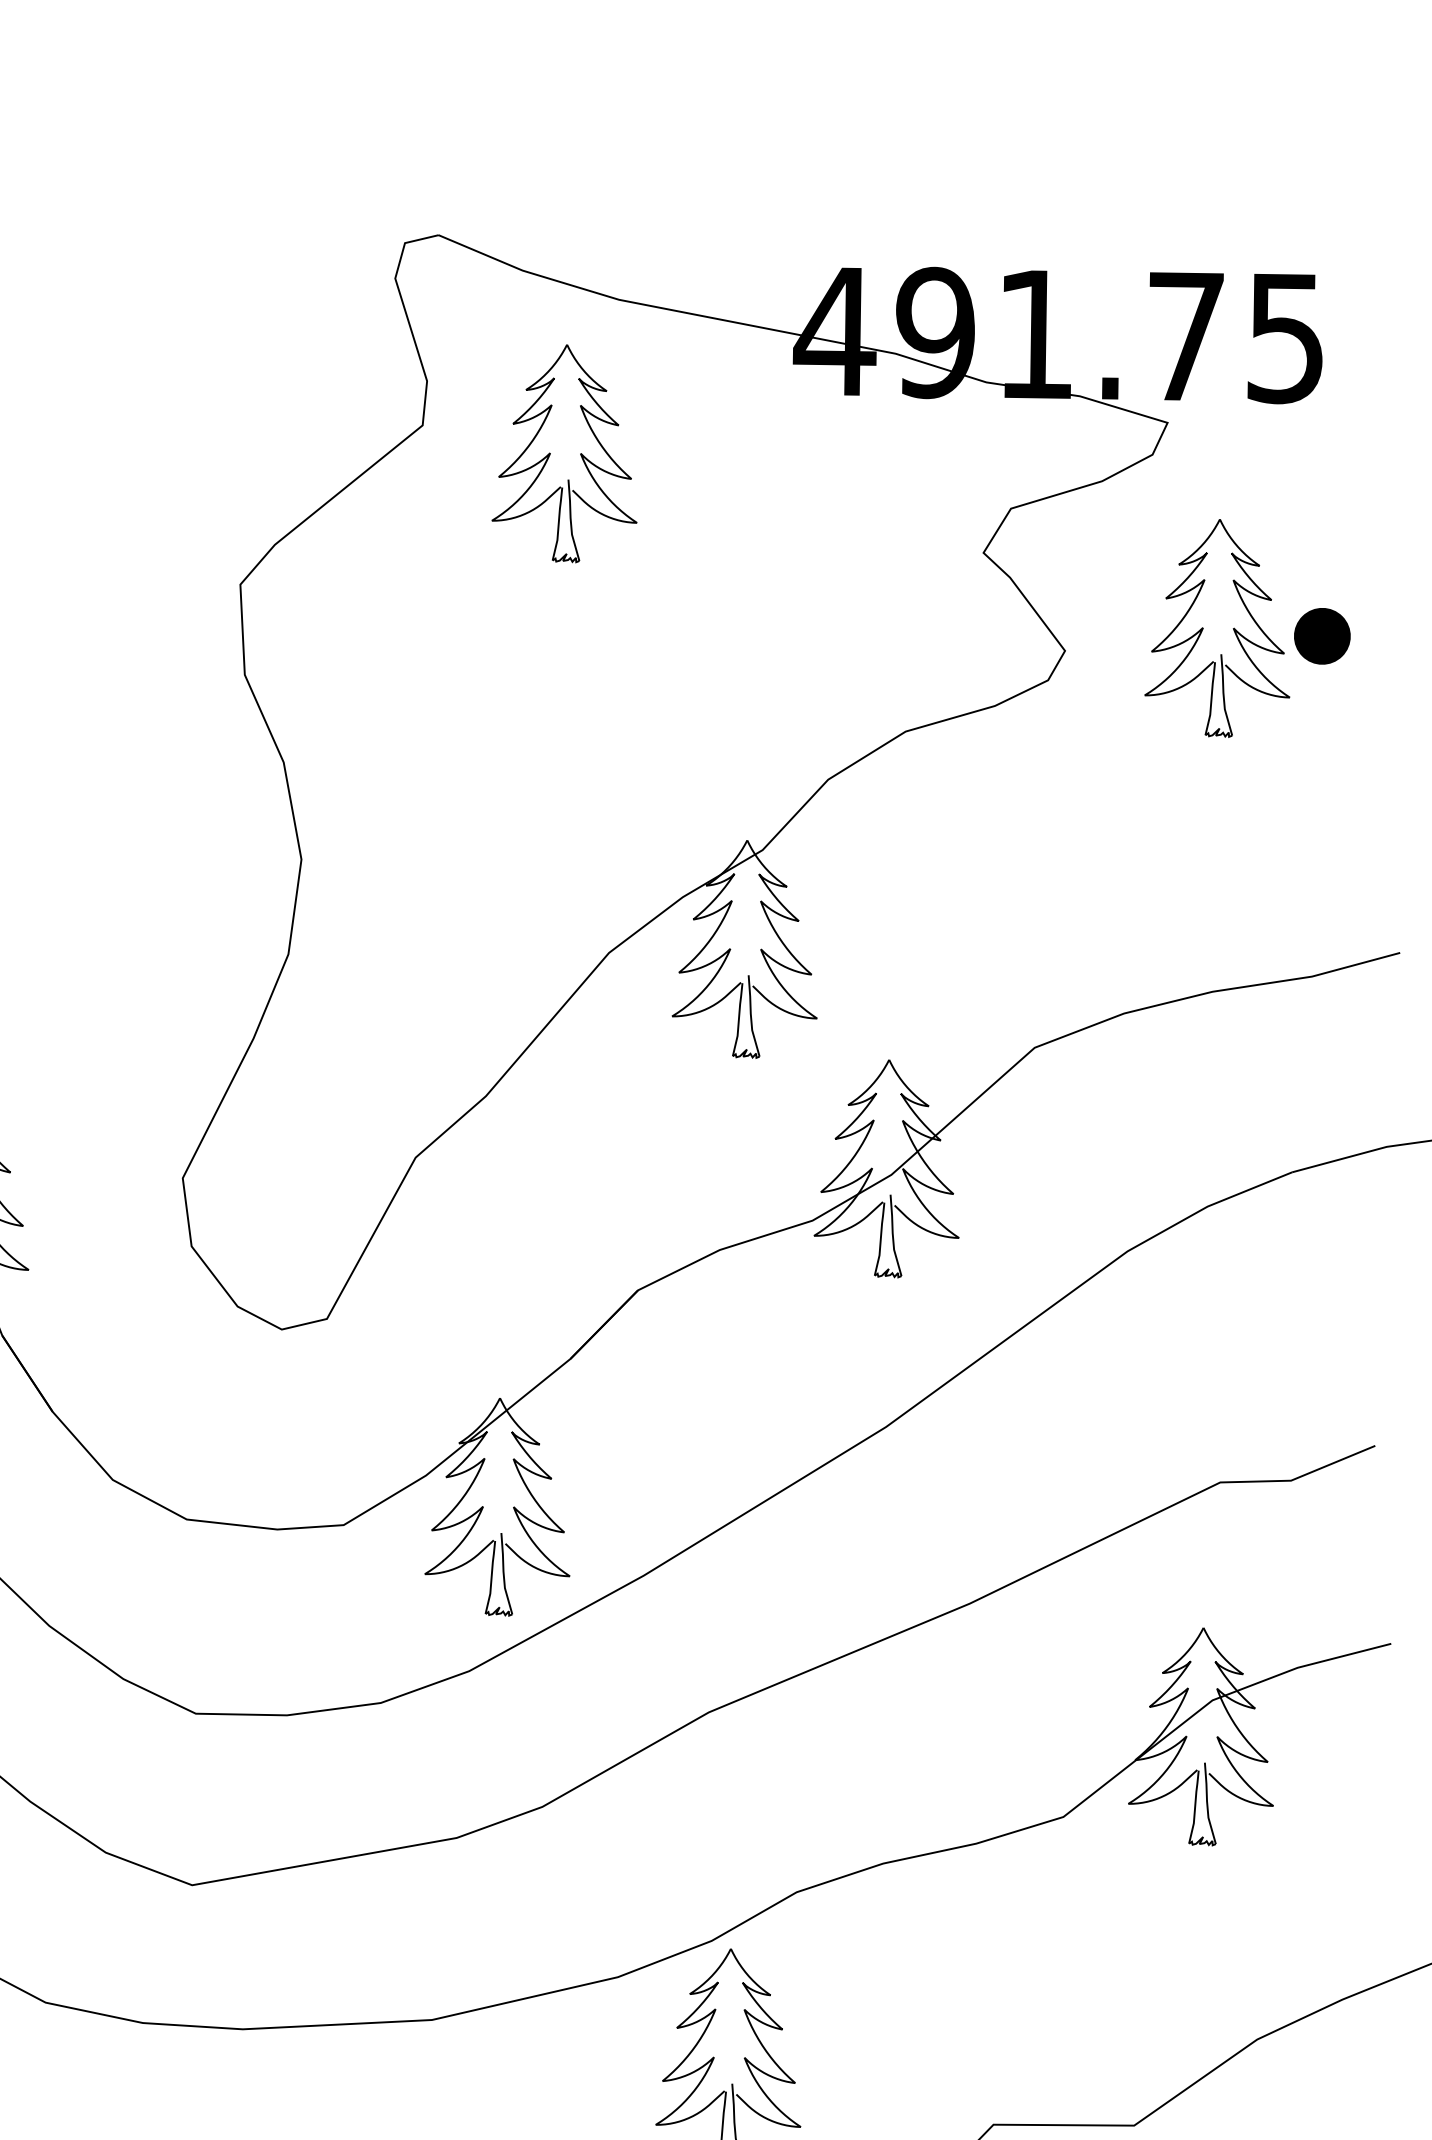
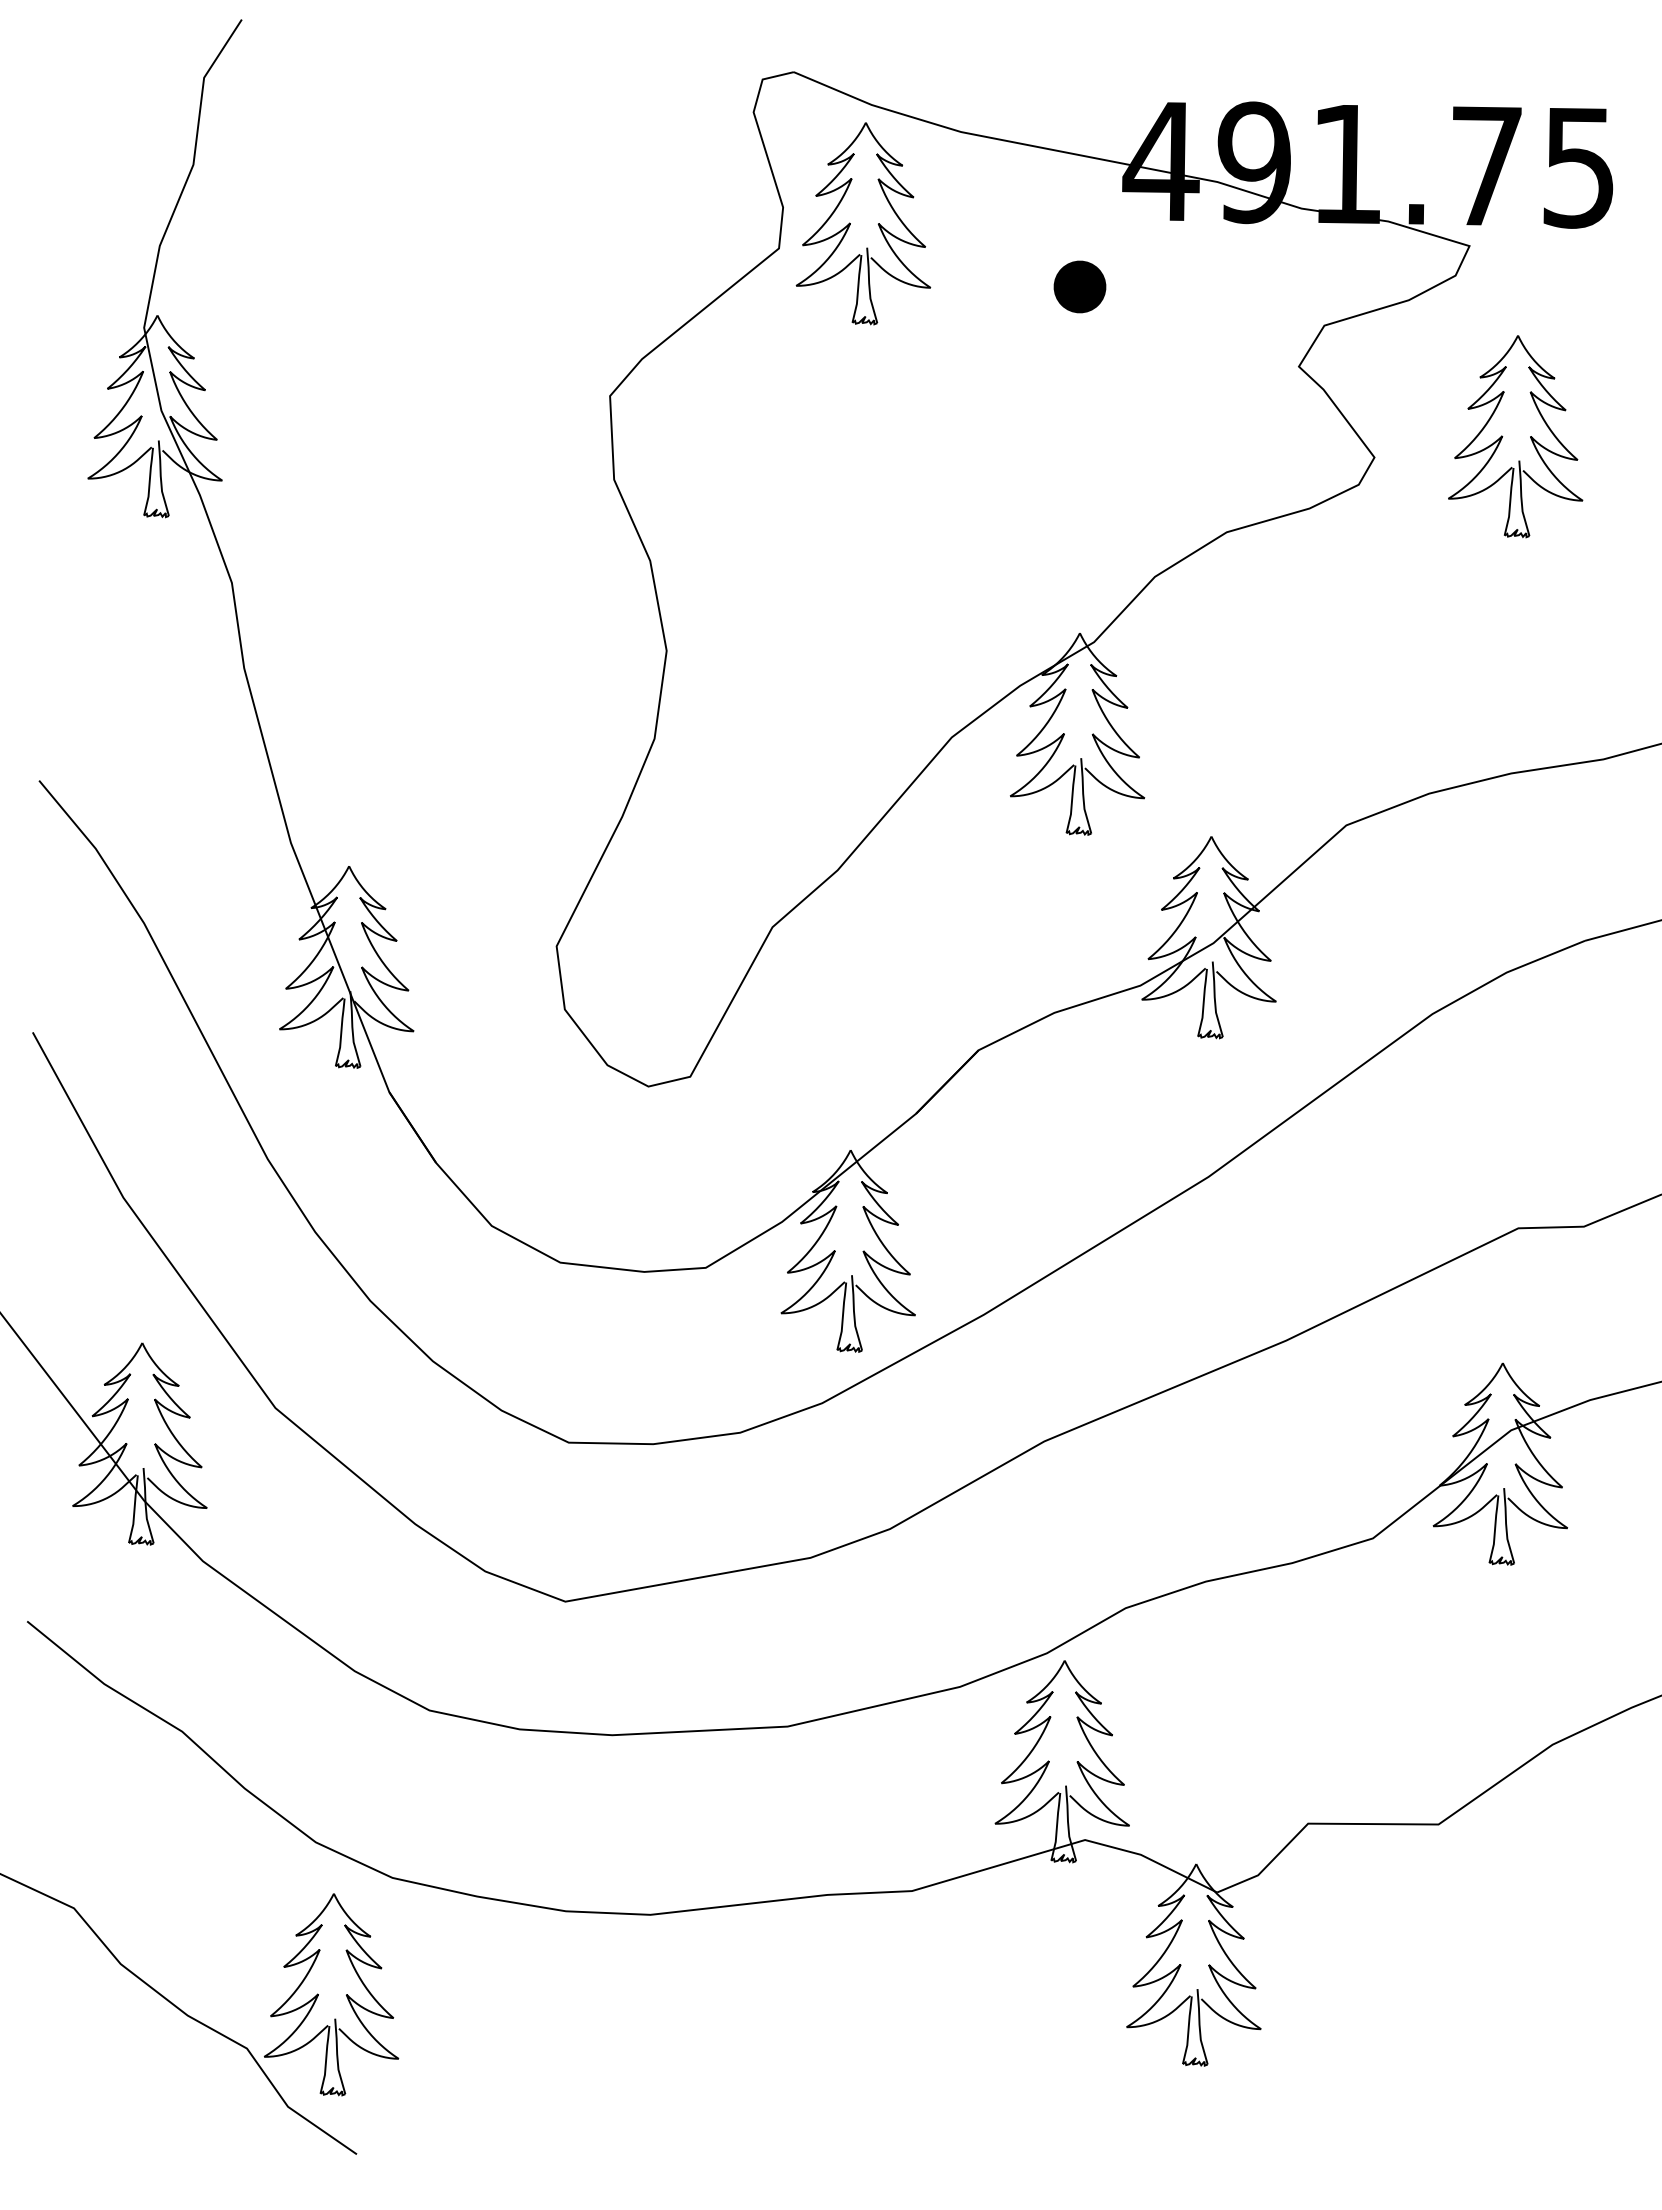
part: (550, 453) -> (850, 223), moved
part: (1321, 635) -> (1079, 286), moved

